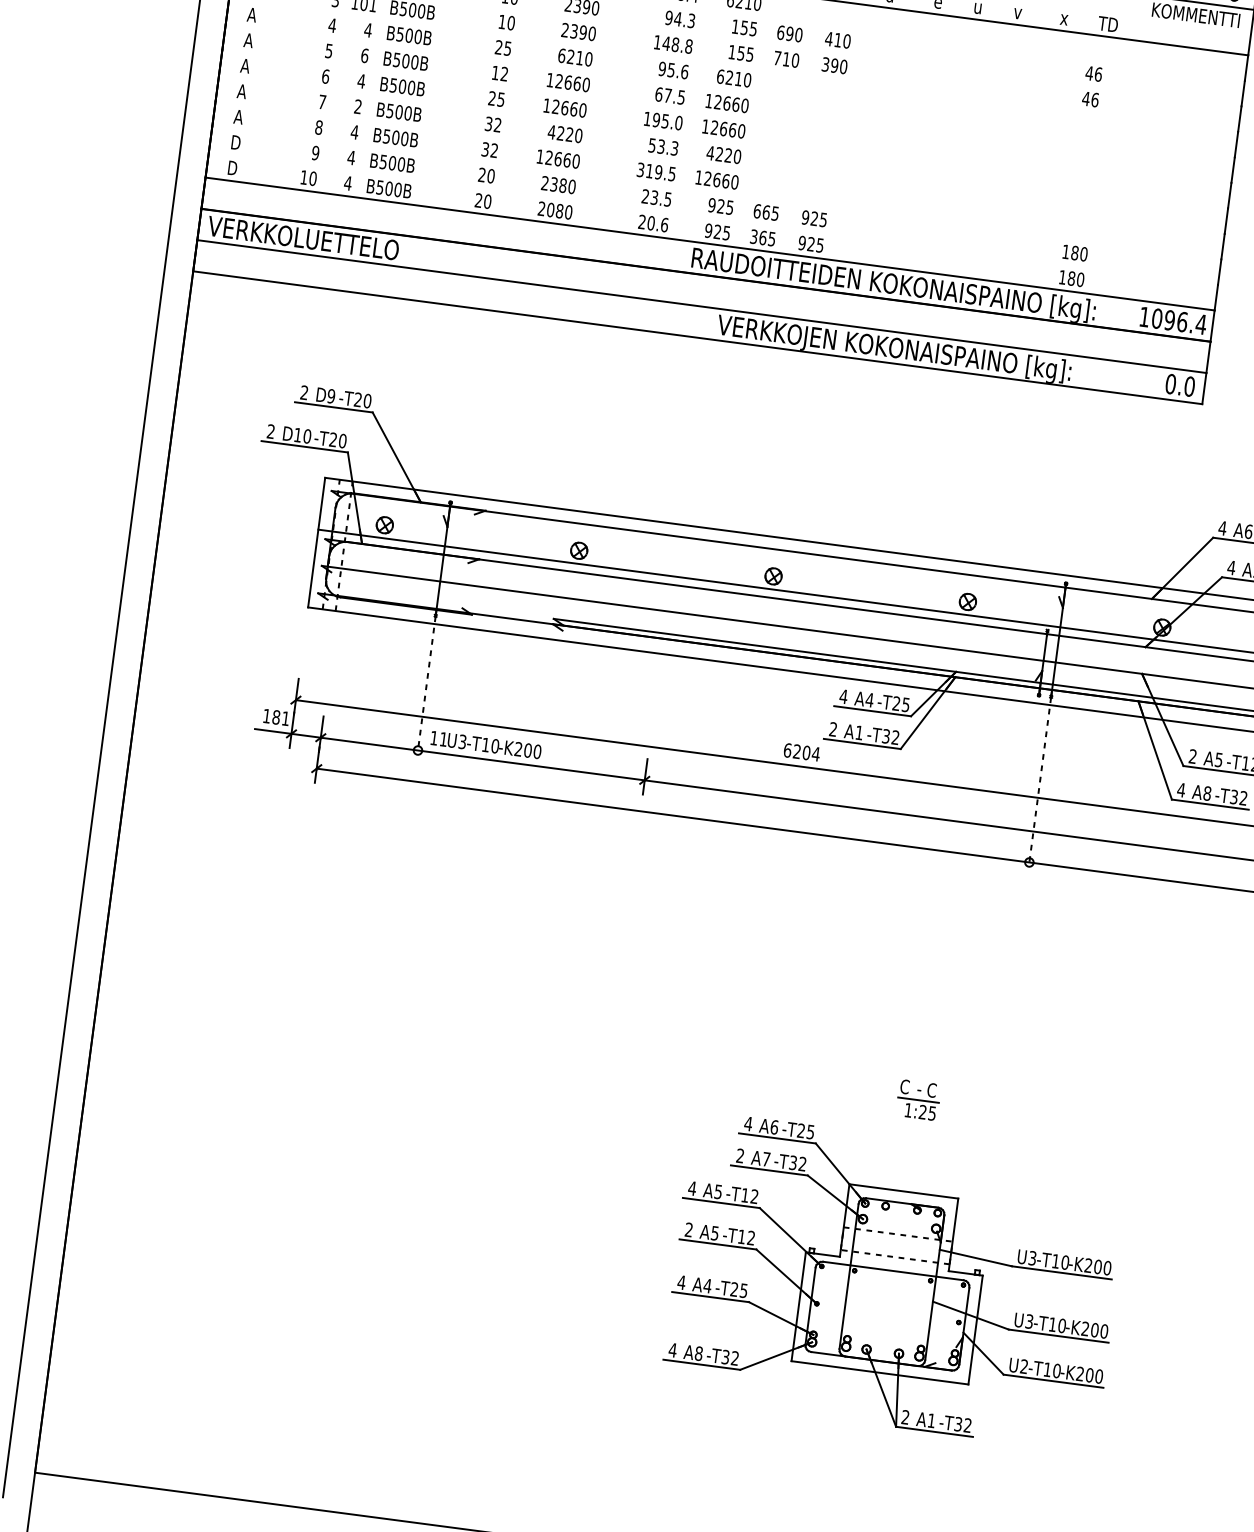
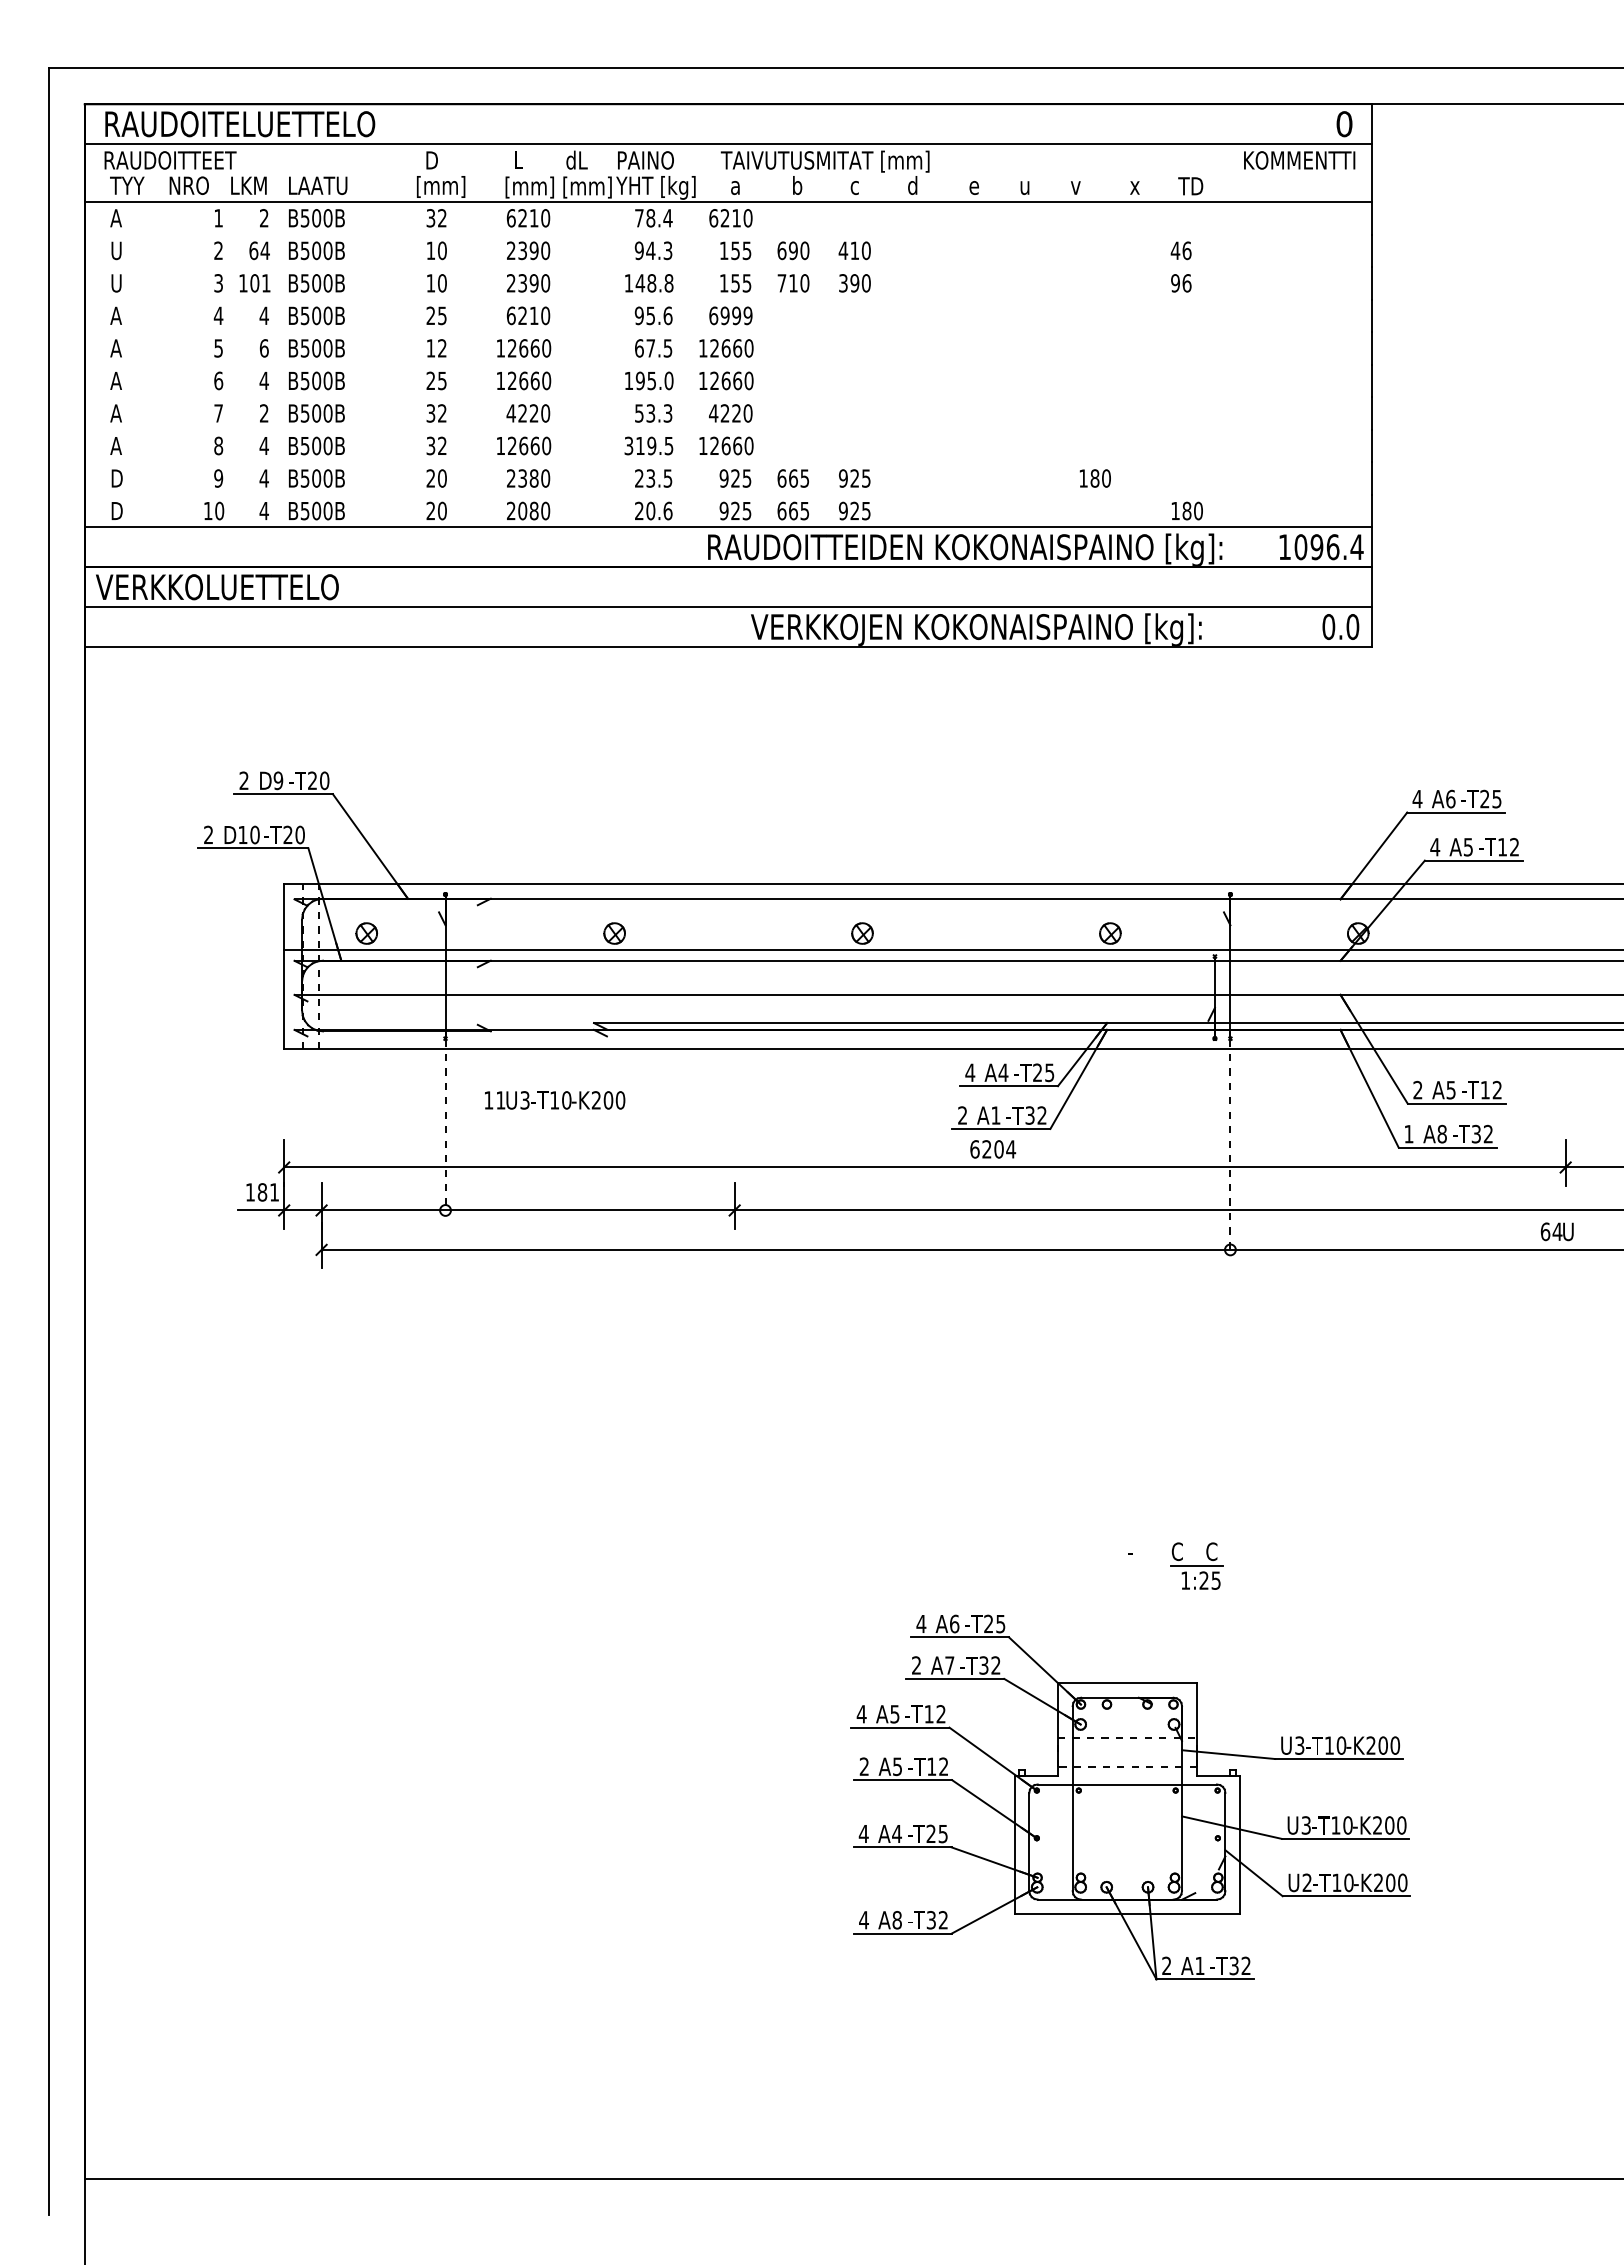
text: (738, 78) -> (736, 315), 6210 -> 6999
text: (1086, 99) -> (1175, 283), 46 -> 96
text: (753, 236) -> (781, 510), 365 -> 665
text: (1074, 253) -> (1094, 478), moved
text: (486, 745) -> (555, 1100), moved
text: (802, 752) -> (993, 1149), moved
text: (1180, 790) -> (1408, 1134), 4 -> 1
part: (918, 1099) -> (1196, 1565), moved

